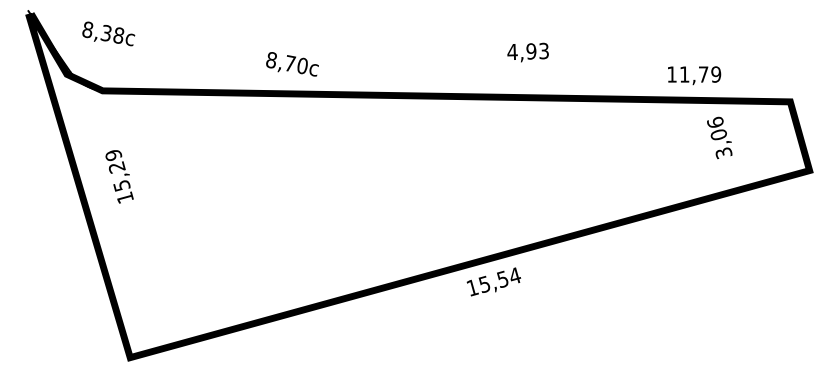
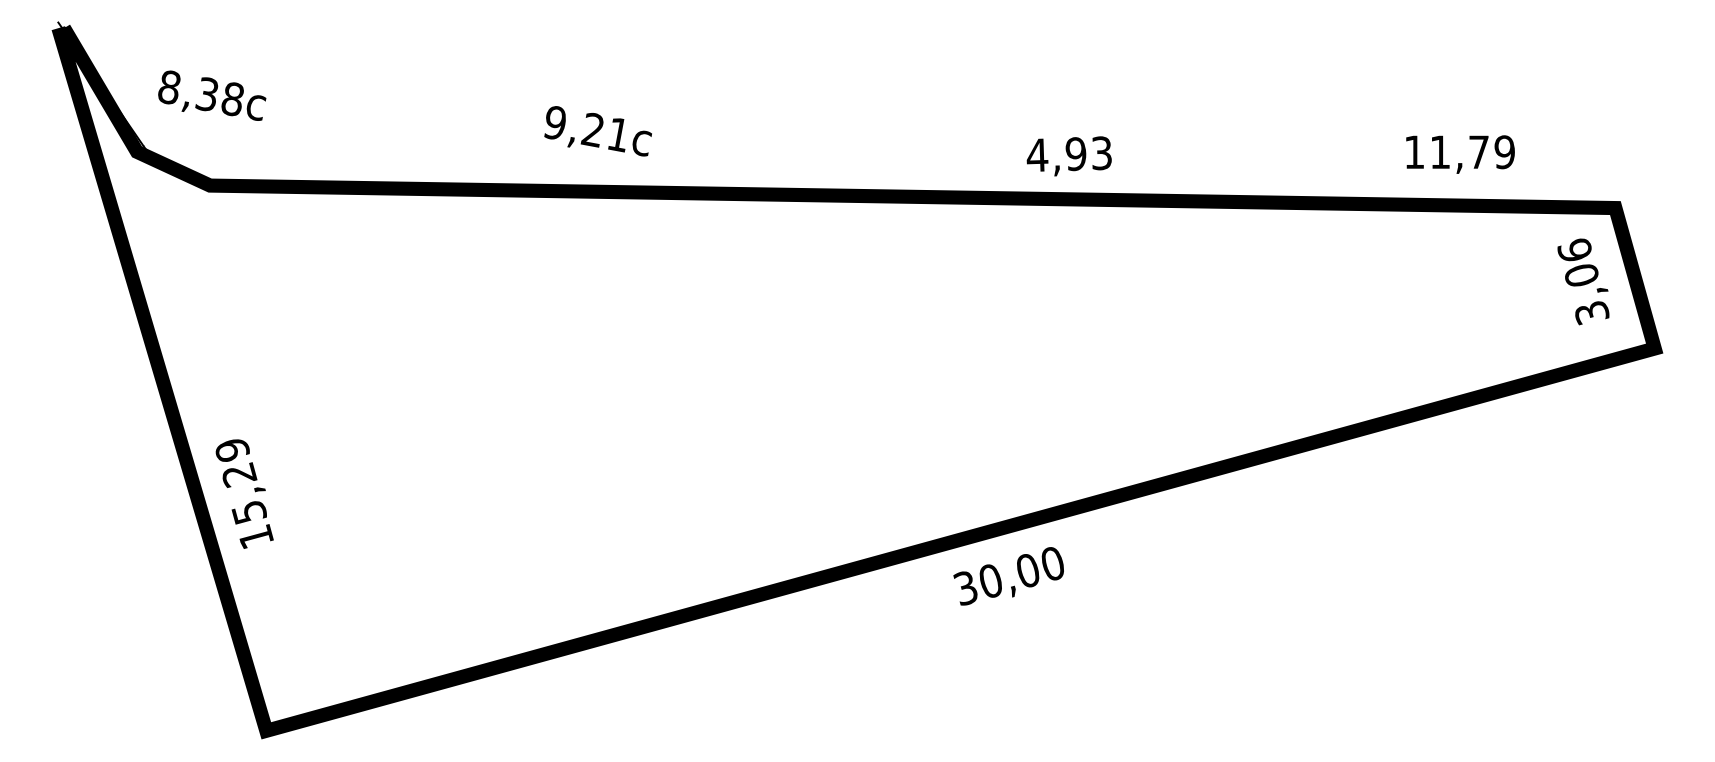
text: (108, 33) -> (211, 94), moved
text: (527, 52) -> (1068, 156), moved
text: (286, 63) -> (585, 129), 8,70c -> 9,21c
text: (694, 75) -> (1460, 154), moved
text: (719, 137) -> (1583, 280), moved
text: (119, 176) -> (244, 493), moved
text: (493, 281) -> (1008, 575), 15,54 -> 30,00

